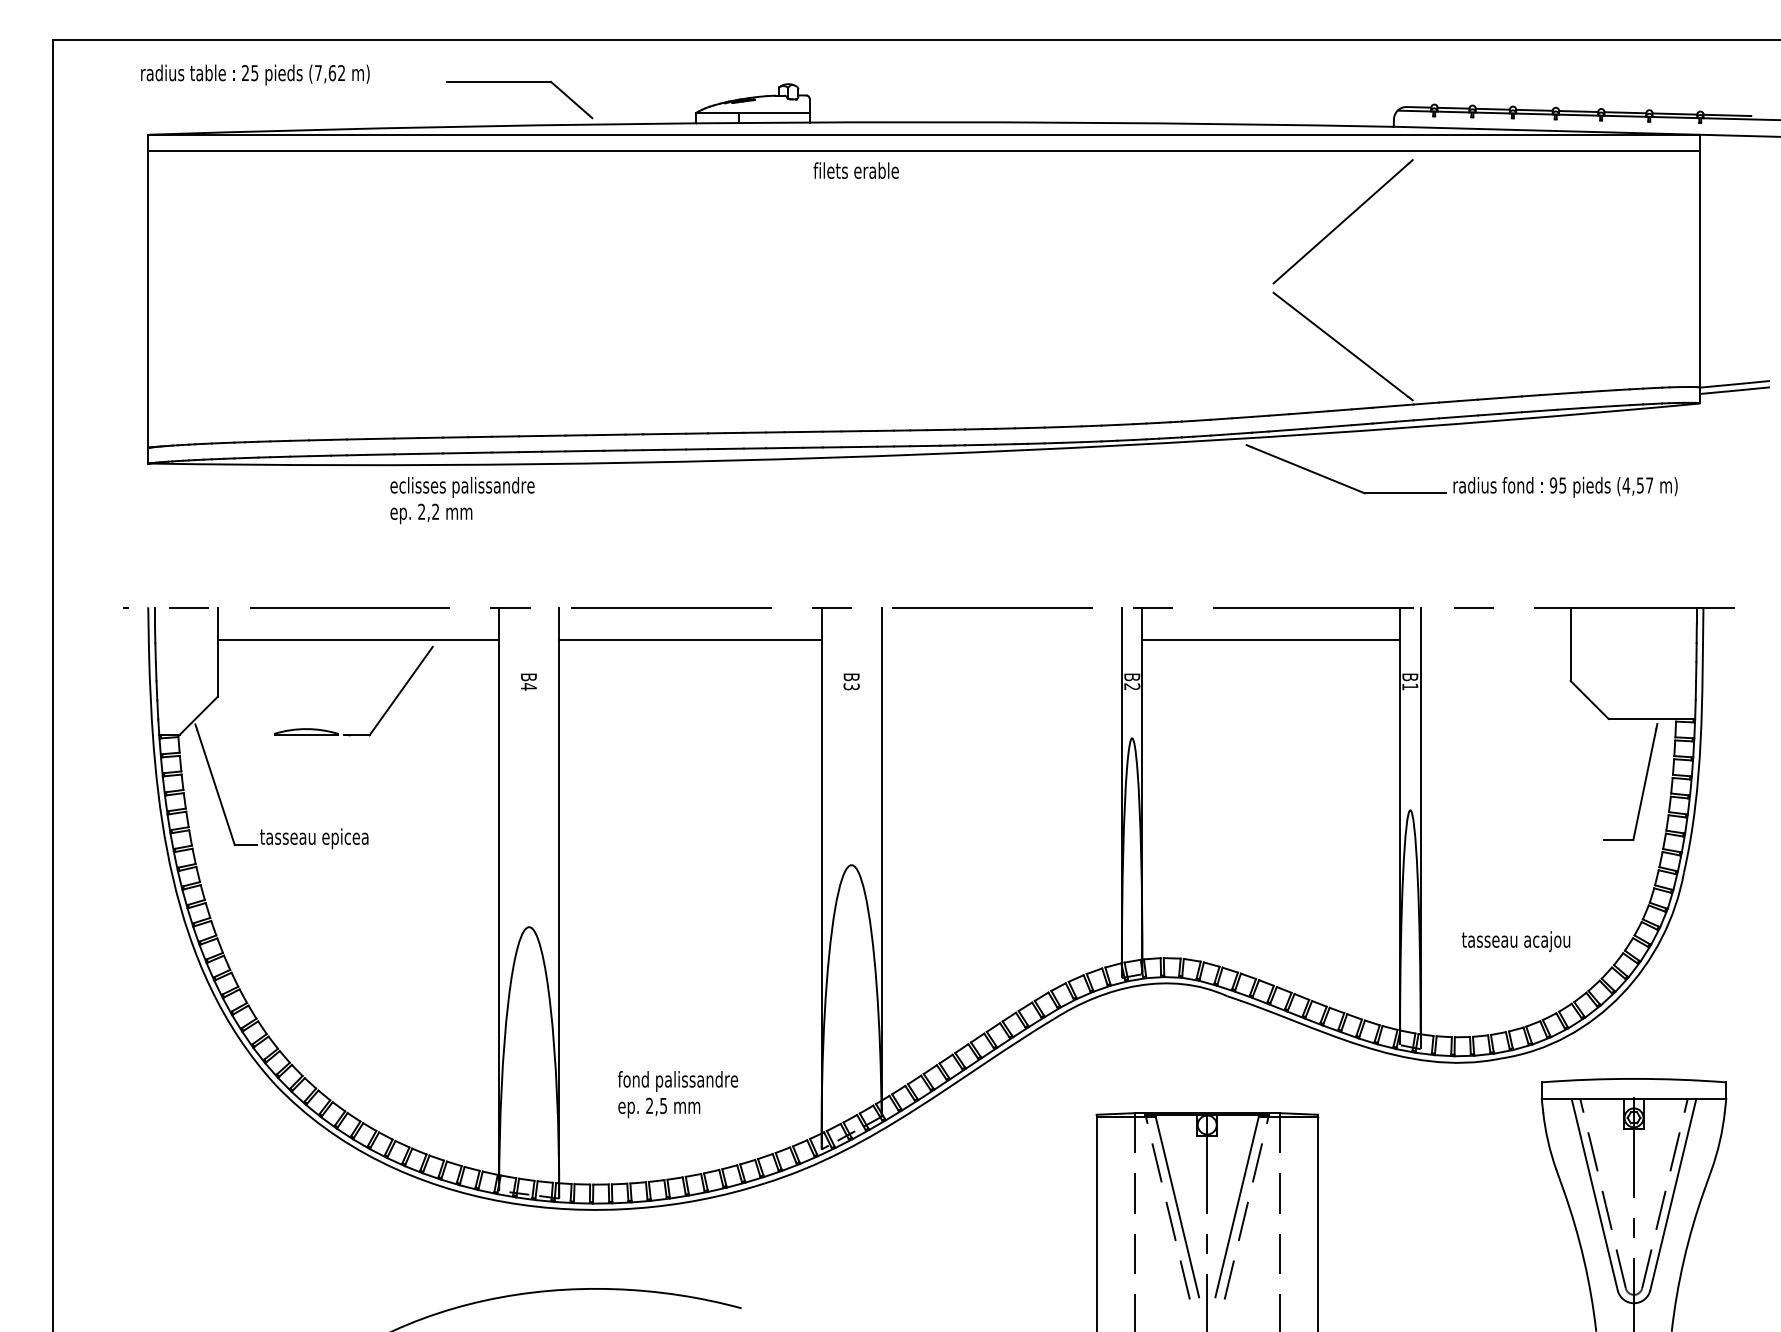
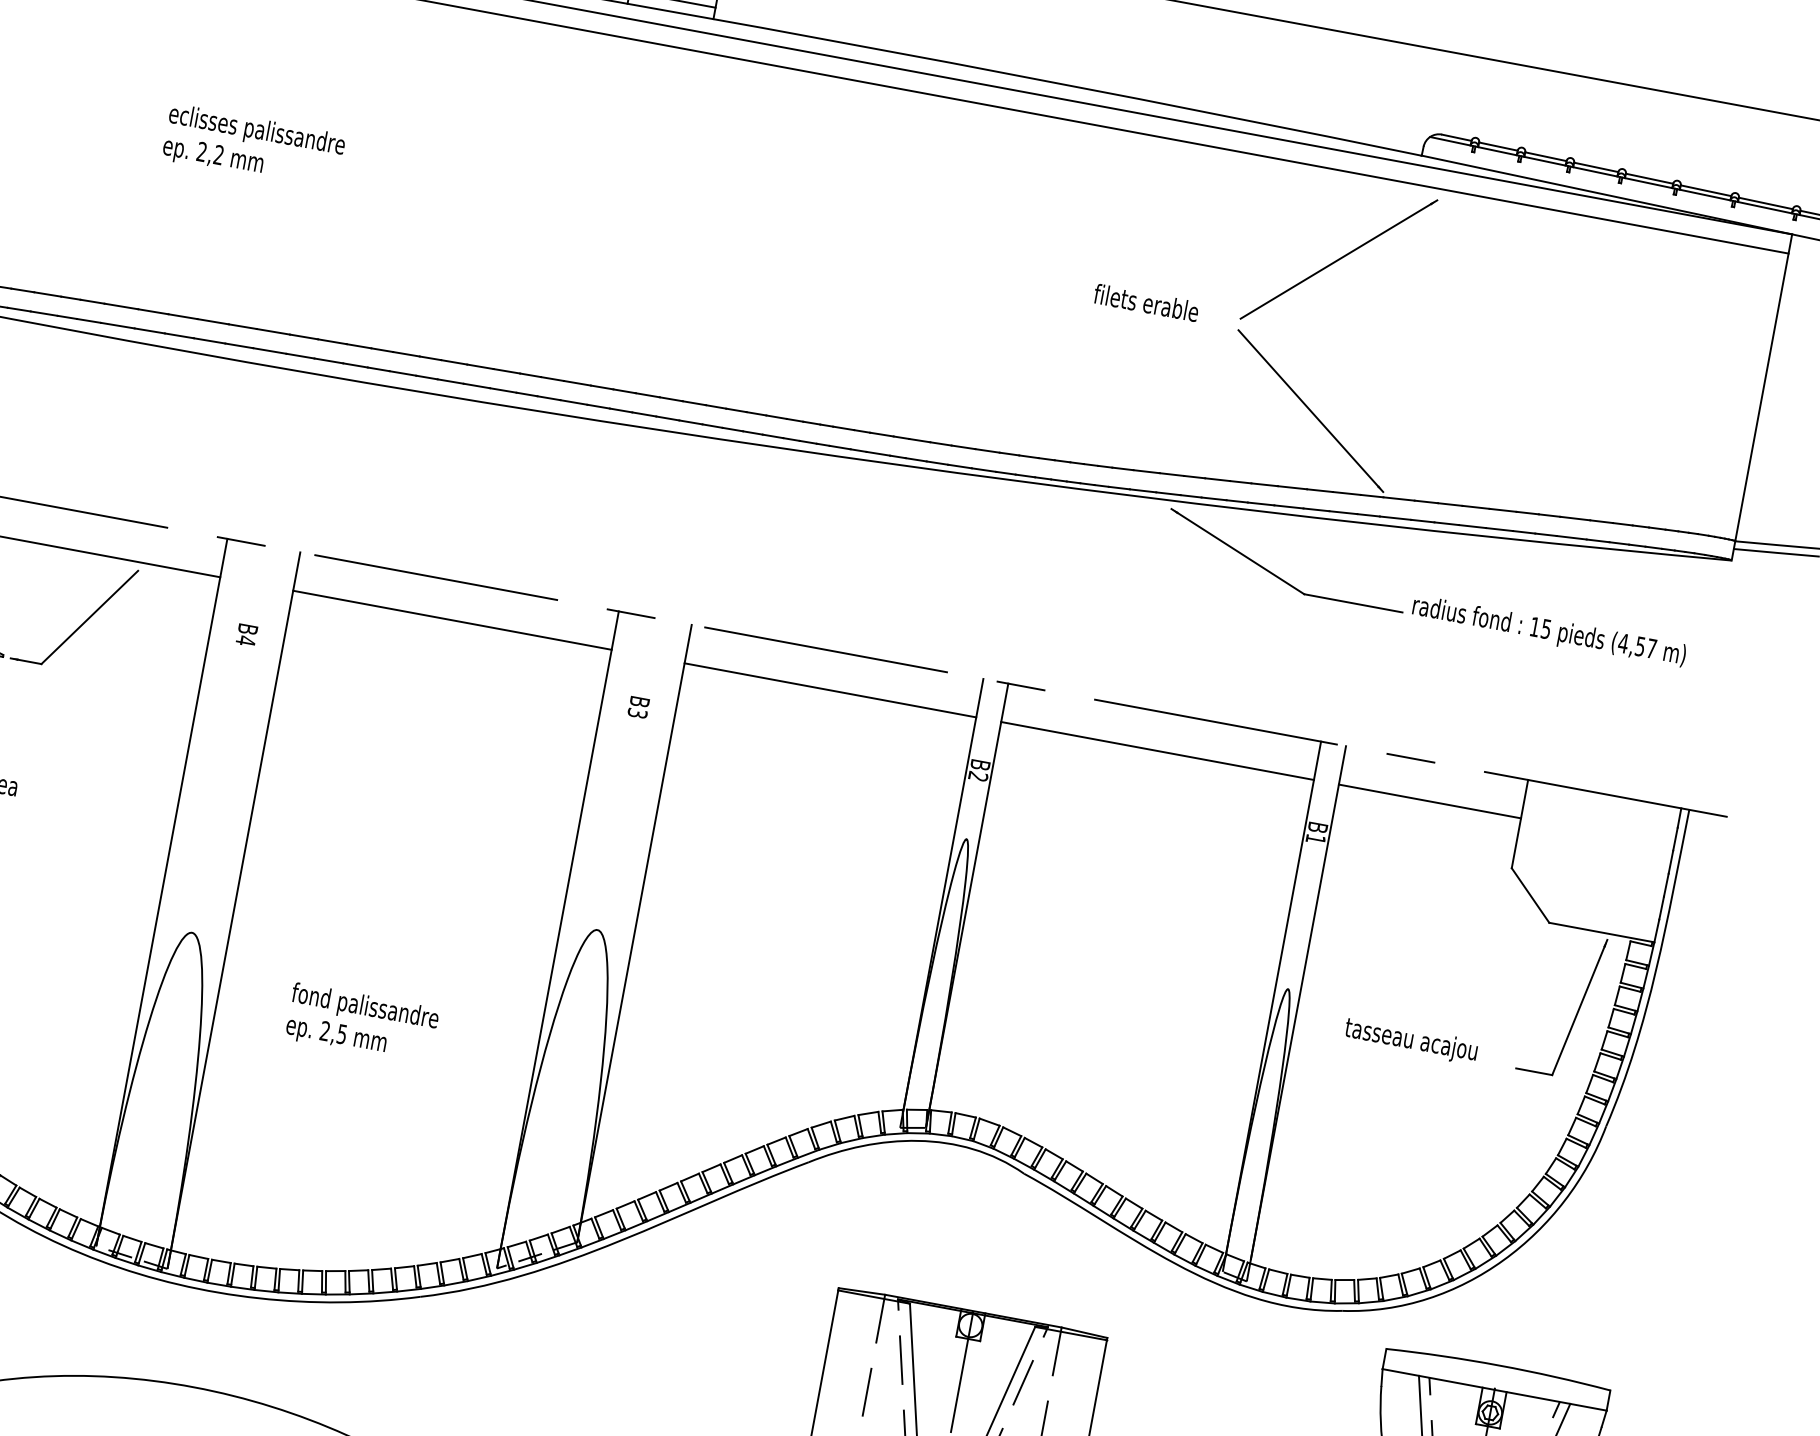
text: (855, 170) -> (1145, 302), moved
text: (1553, 485) -> (1534, 627), 95 -> 15
text: (462, 500) -> (253, 147), moved
line: (1001, 639) -> (830, 689), added
line: (1495, 639) -> (1429, 800), added
text: (1515, 941) -> (1410, 1040), moved
text: (677, 1094) -> (361, 1023), moved

